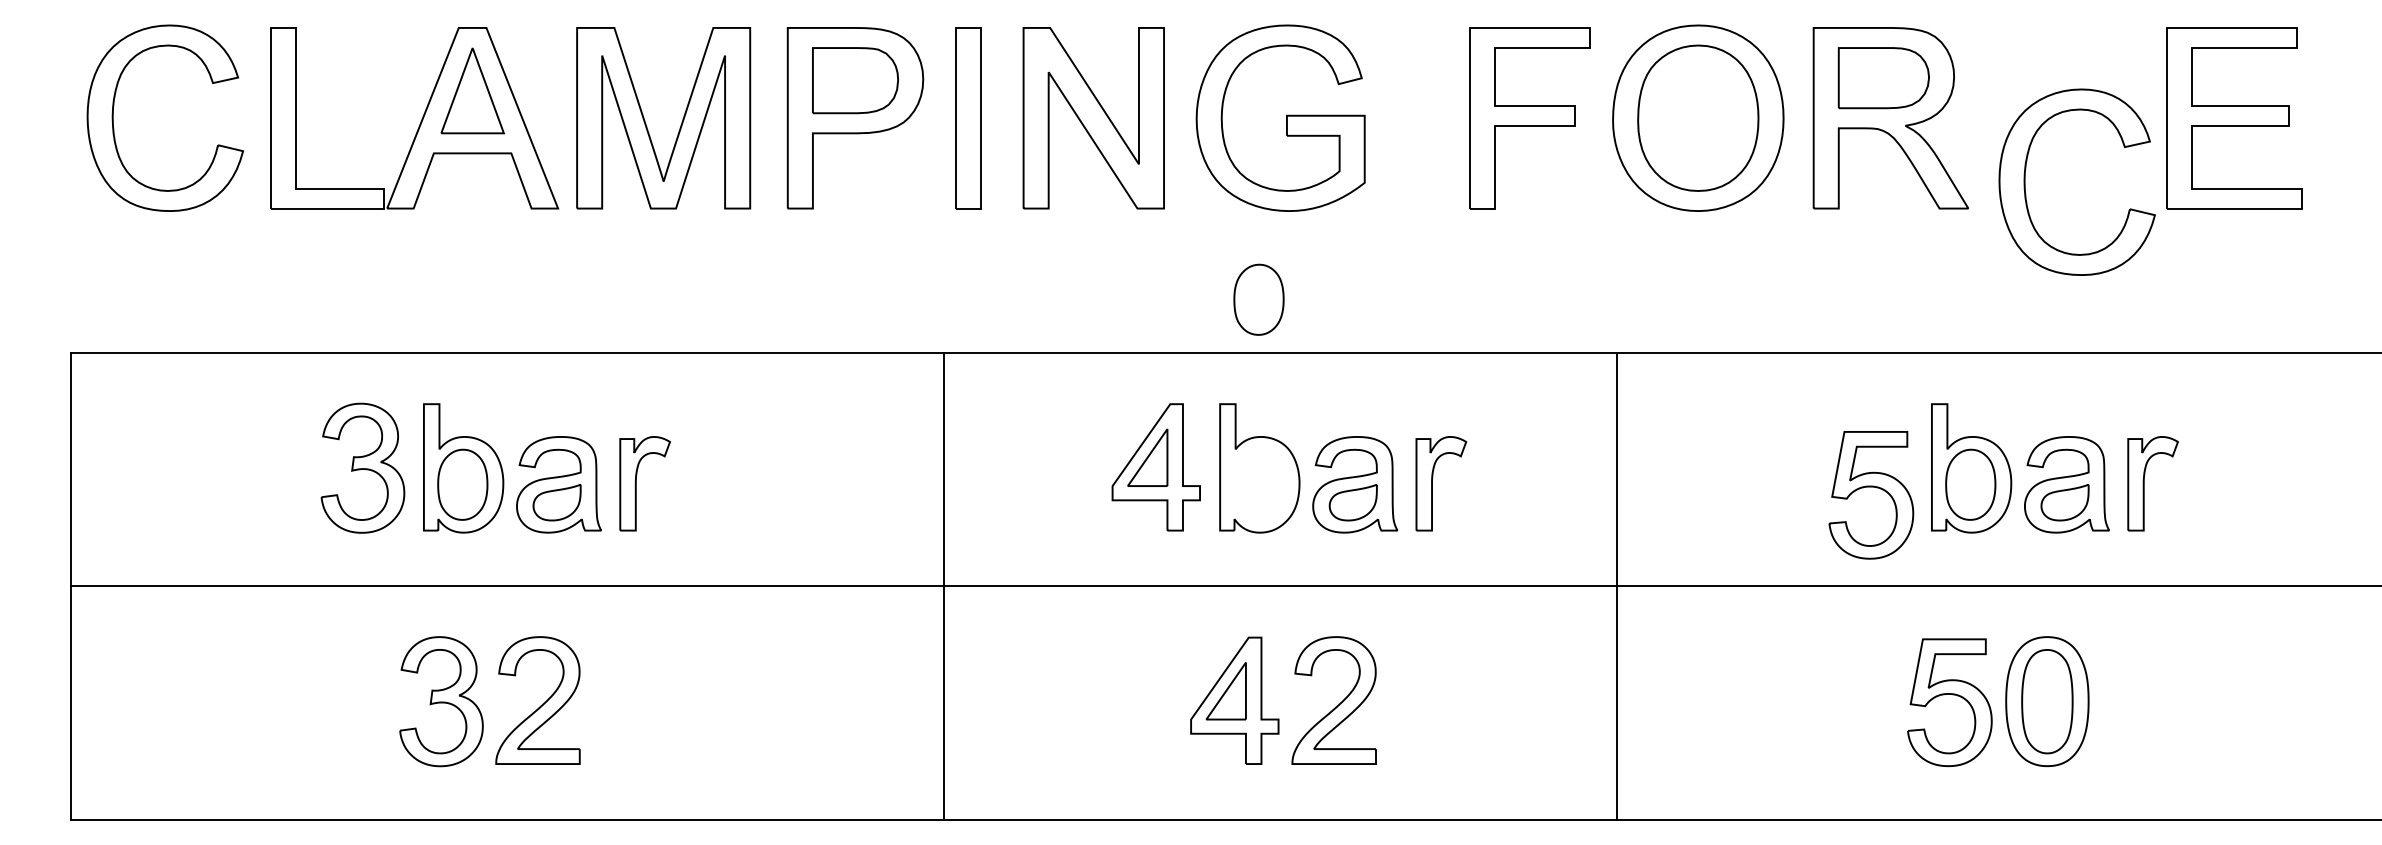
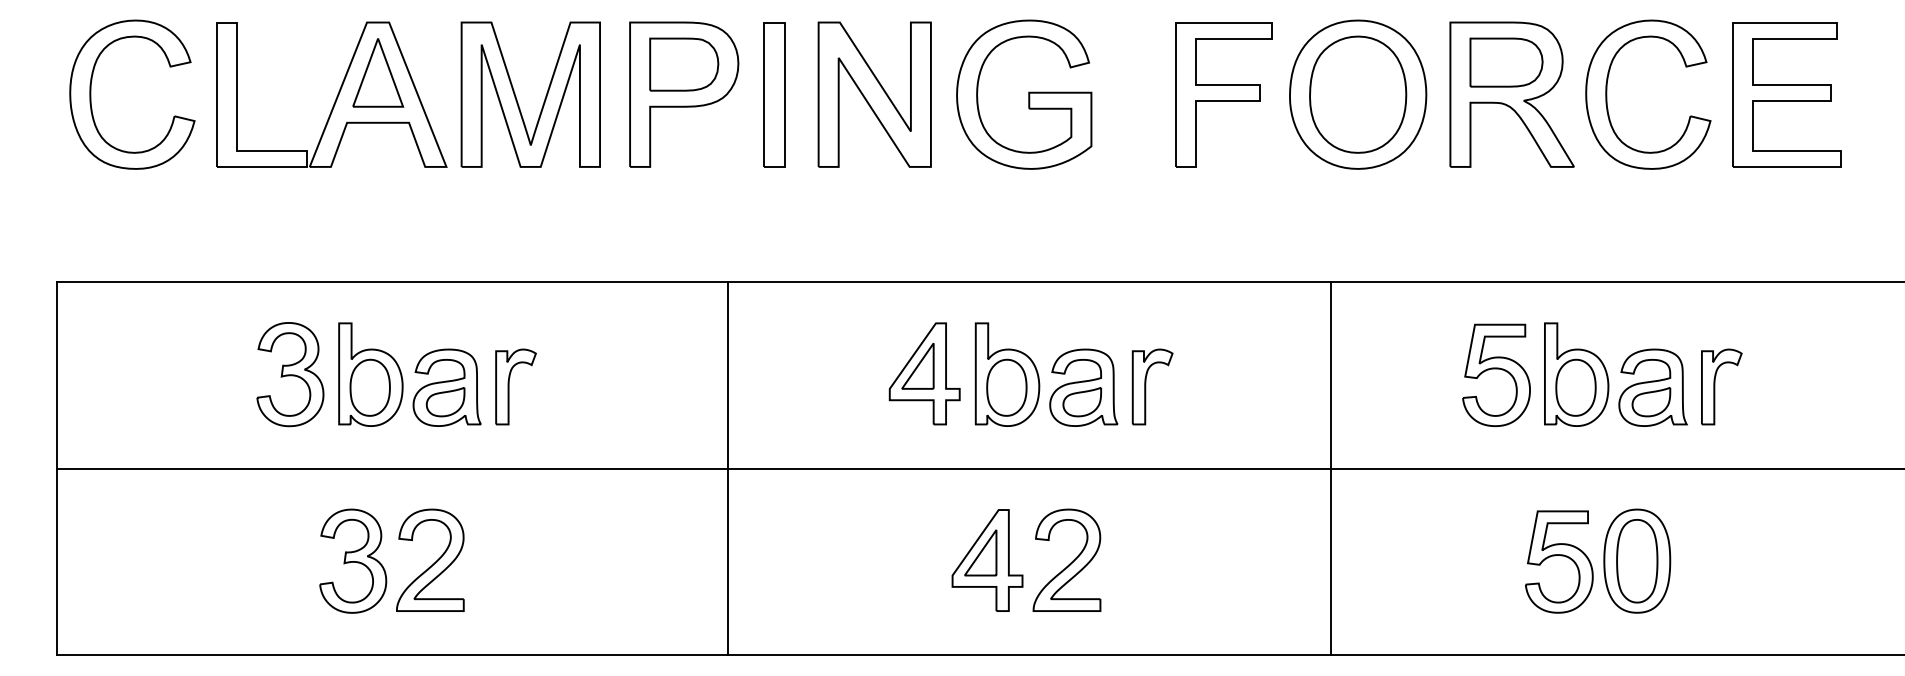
part: (2025, 181) -> (1606, 94), moved
part: (1258, 299) -> (1006, 387), moved
part: (1871, 487) -> (1496, 369), moved
line: (944, 585) -> (728, 468), moved
line: (1616, 585) -> (1330, 468), moved

